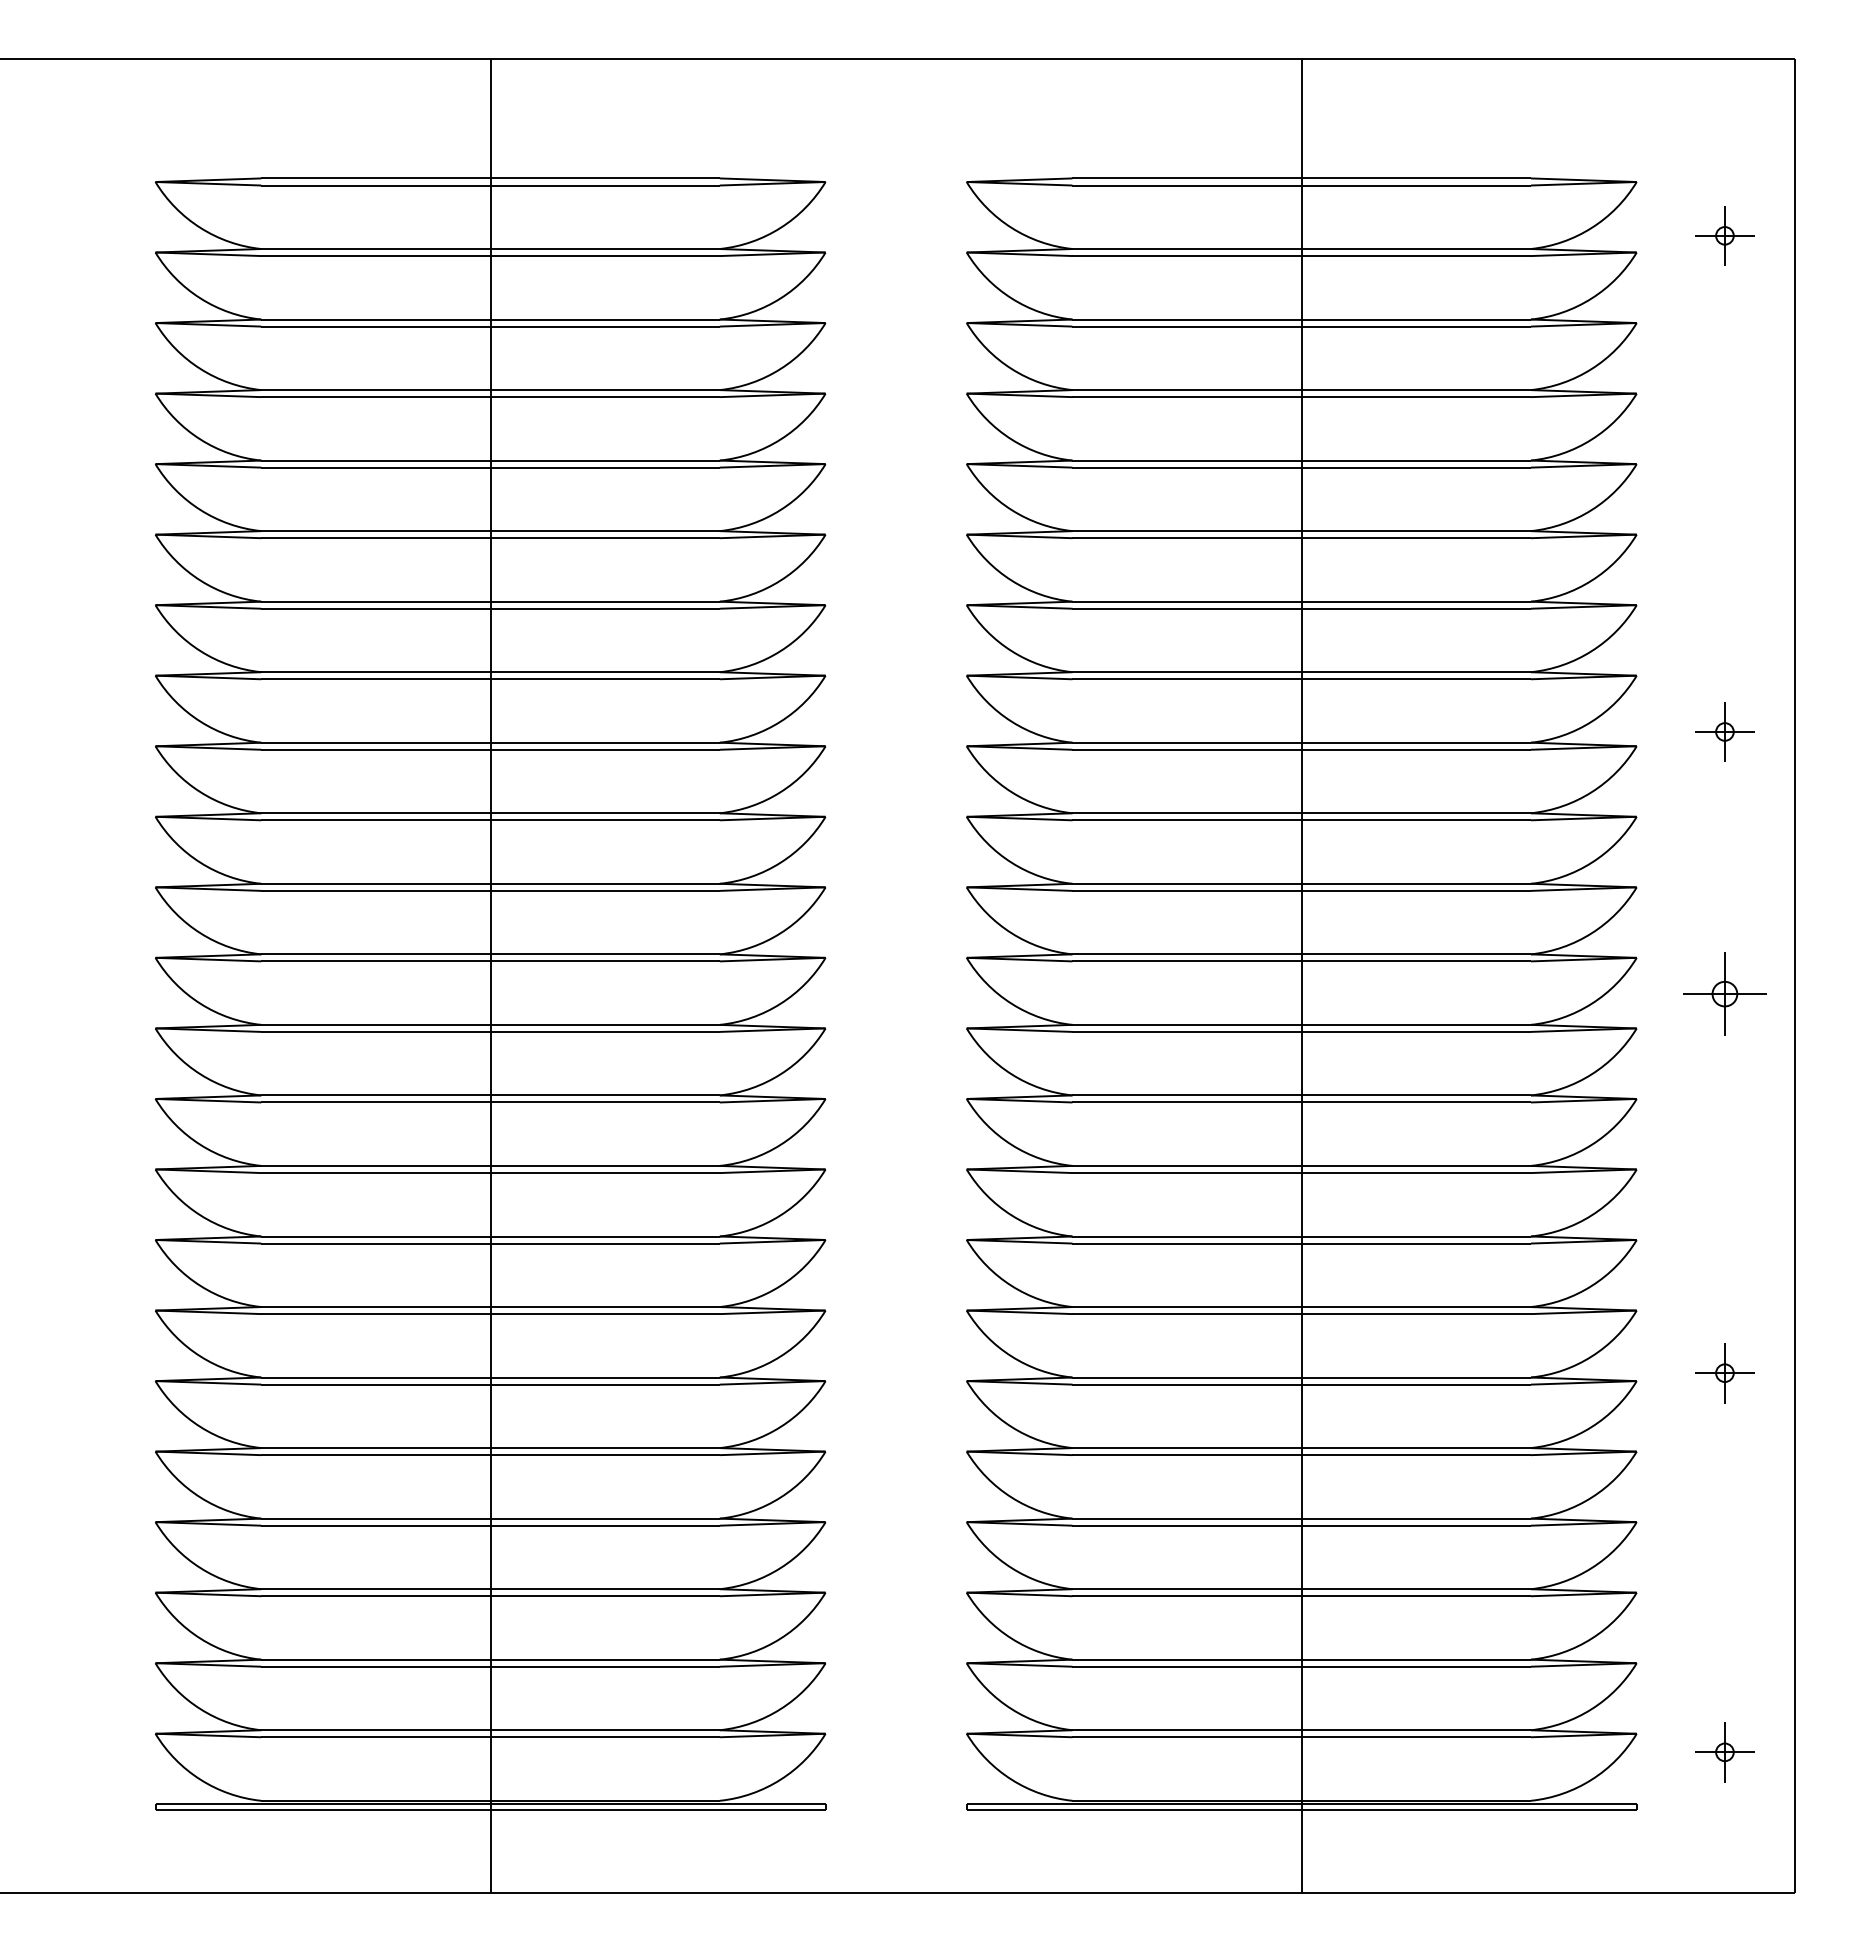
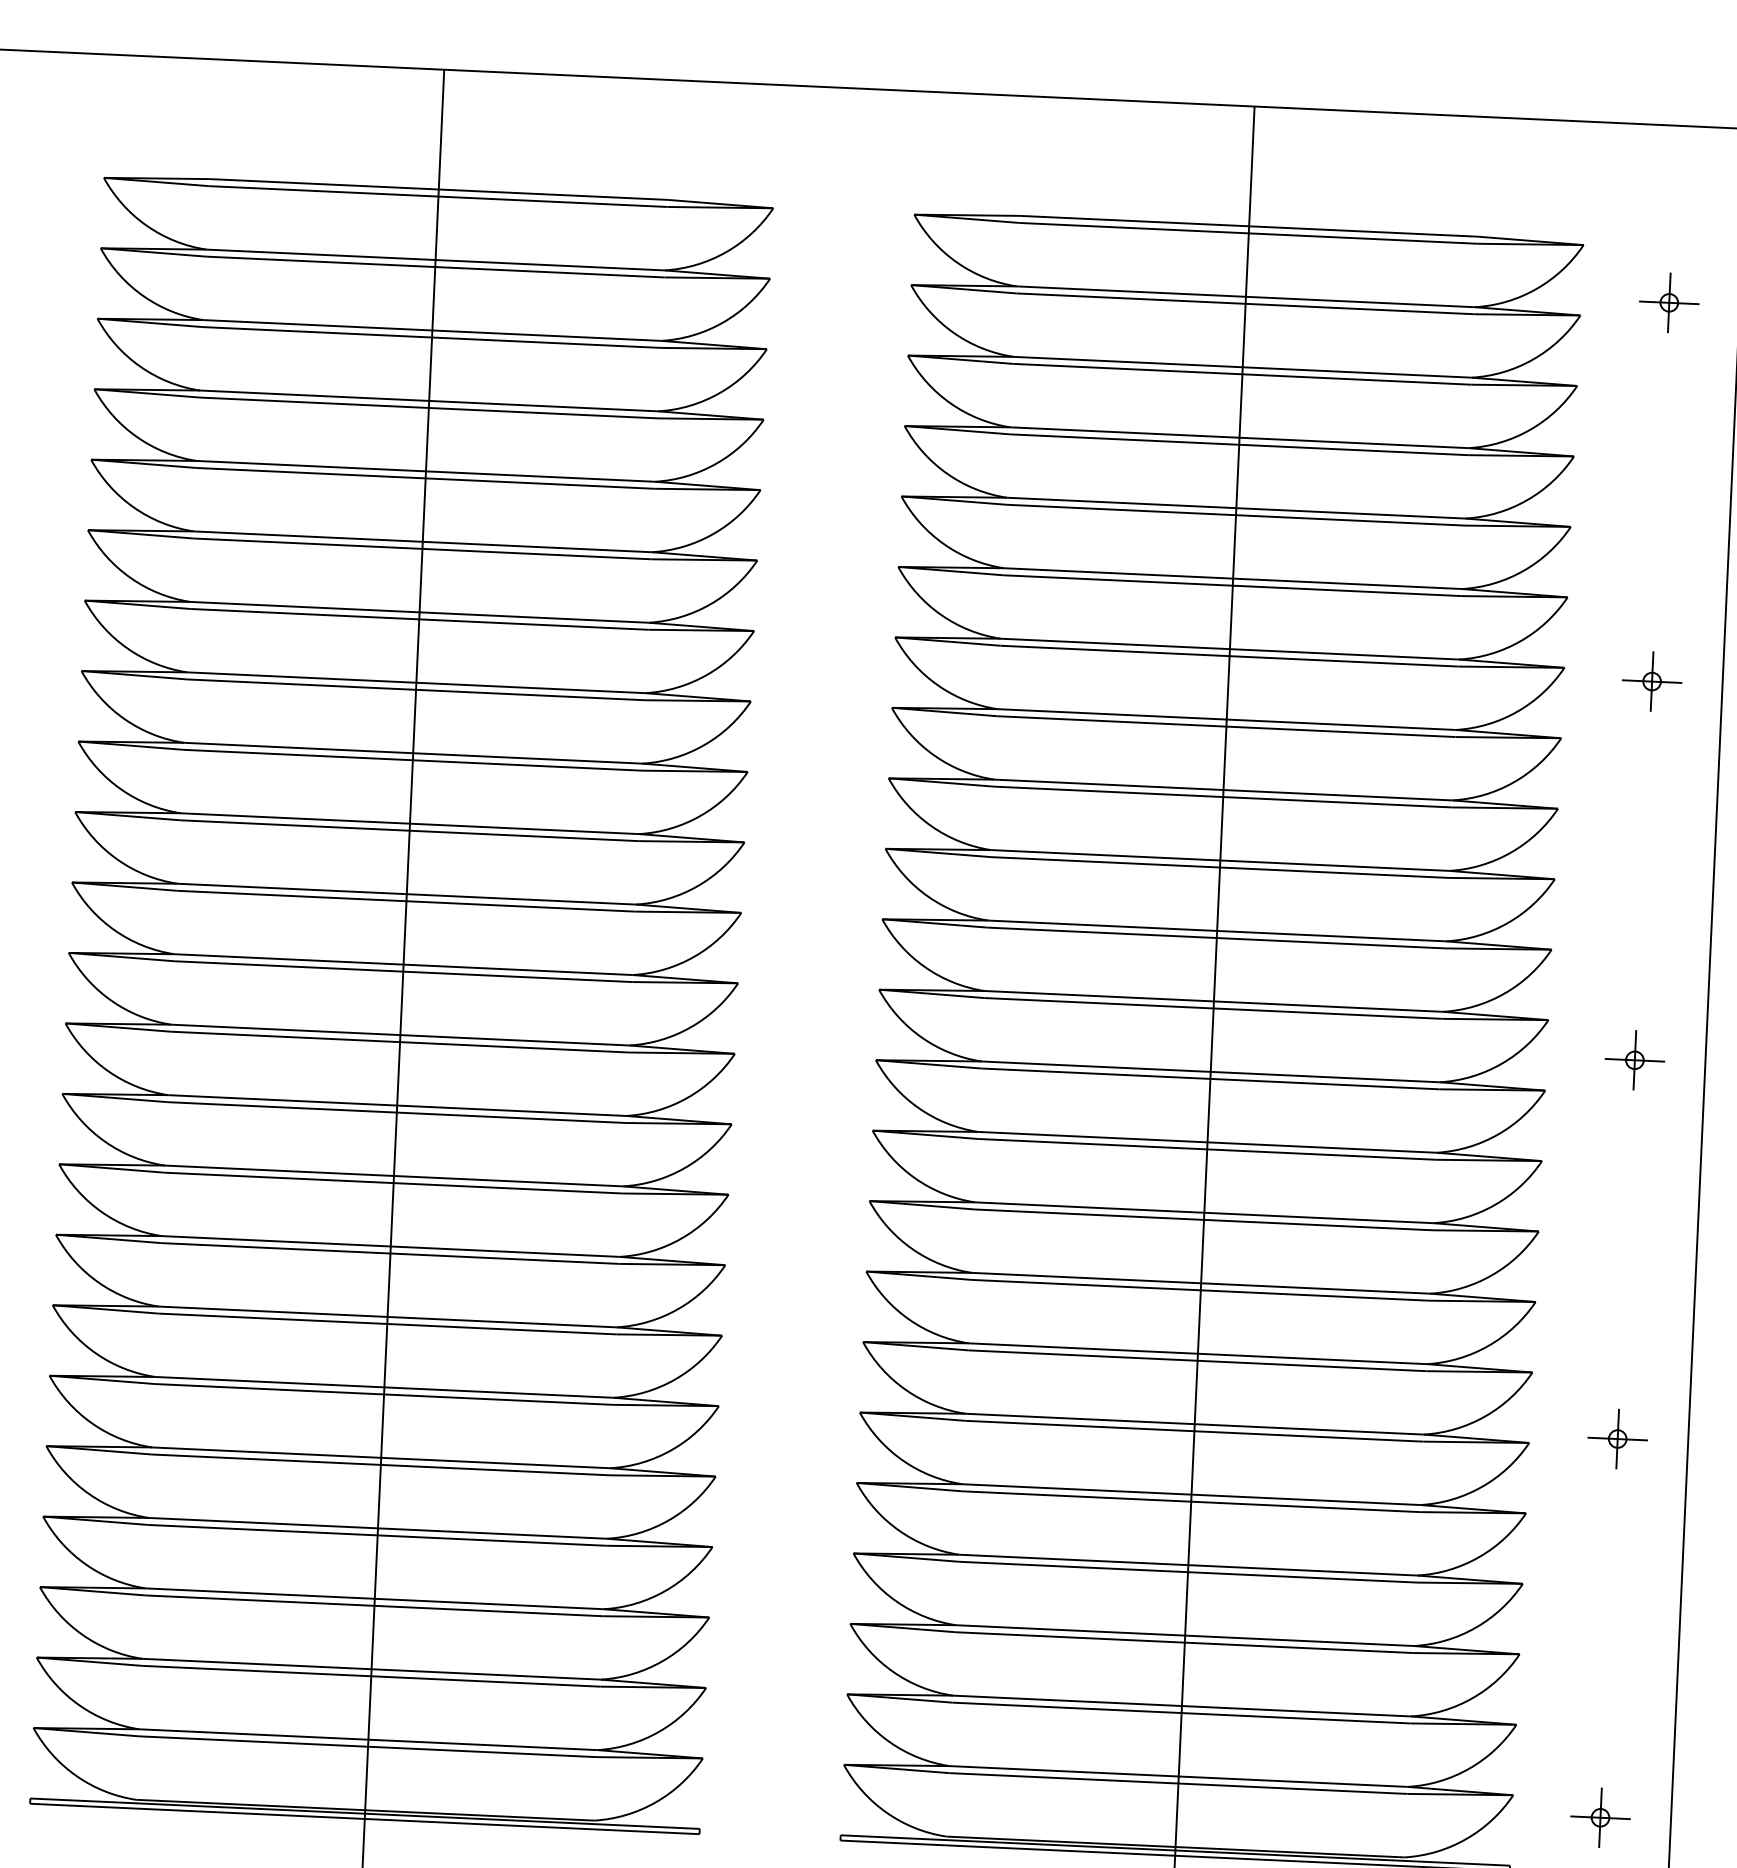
part: (1724, 731) -> (1651, 681), moved
part: (1724, 993) -> (1634, 1059), size x0.71

